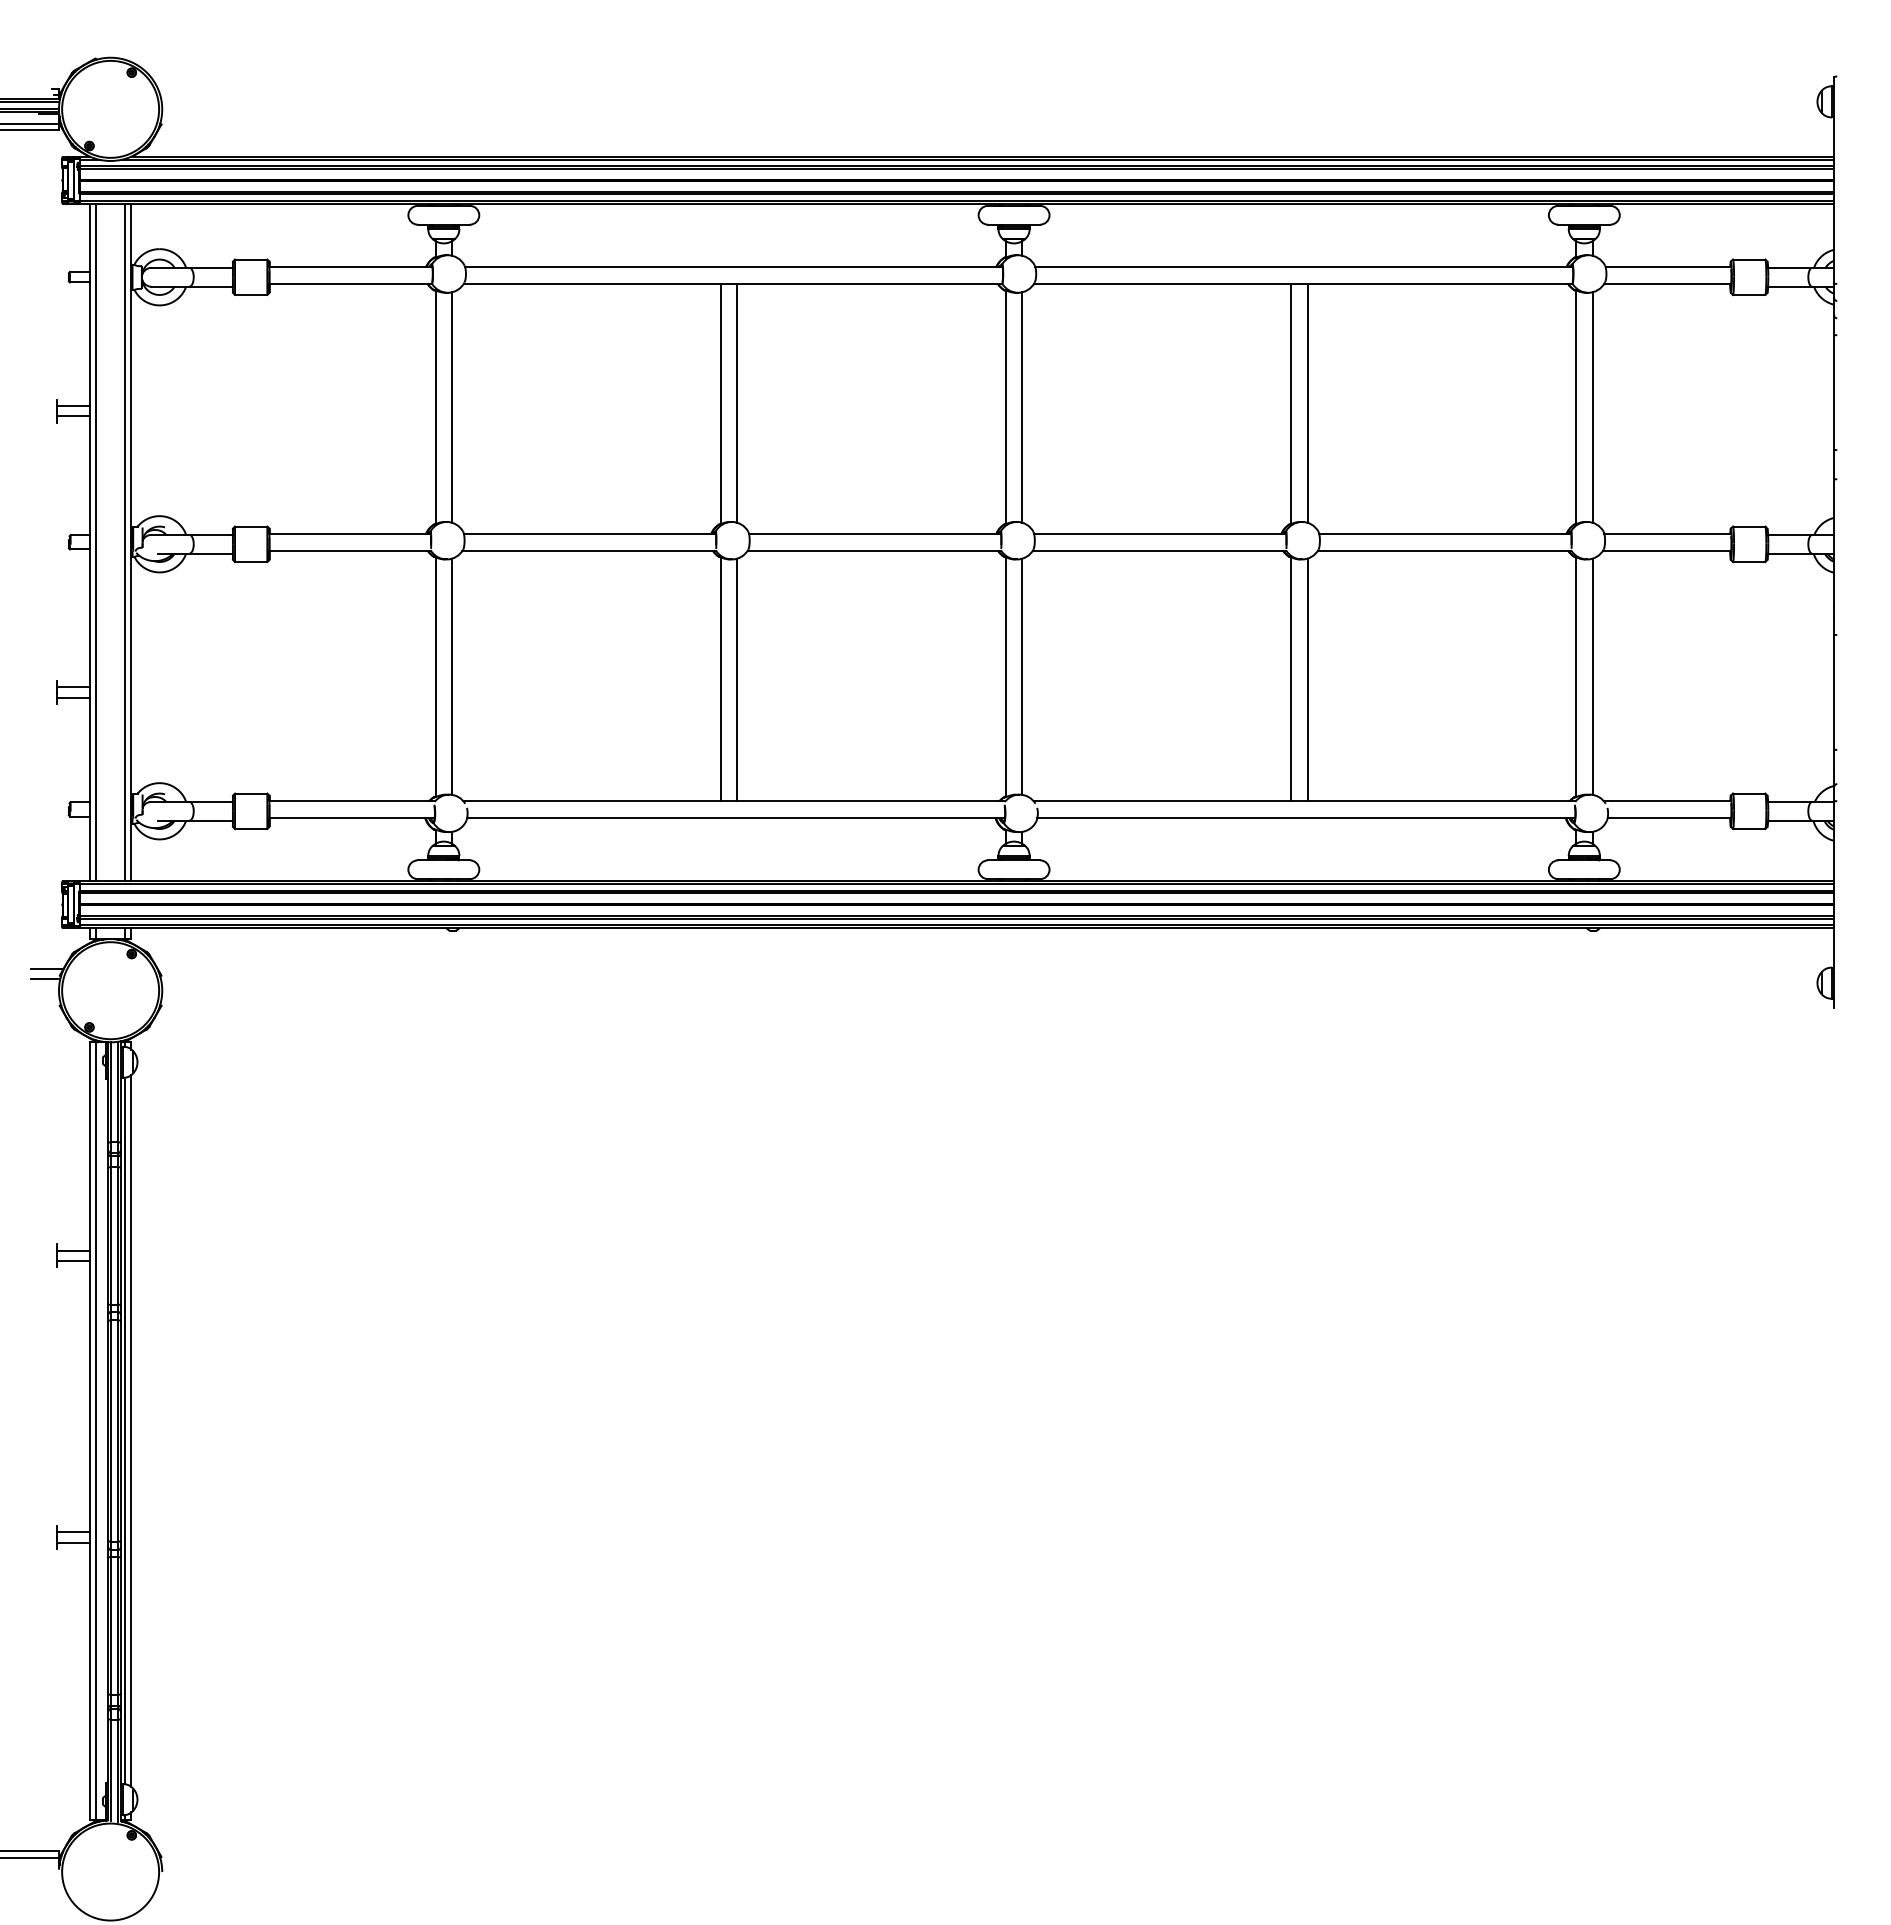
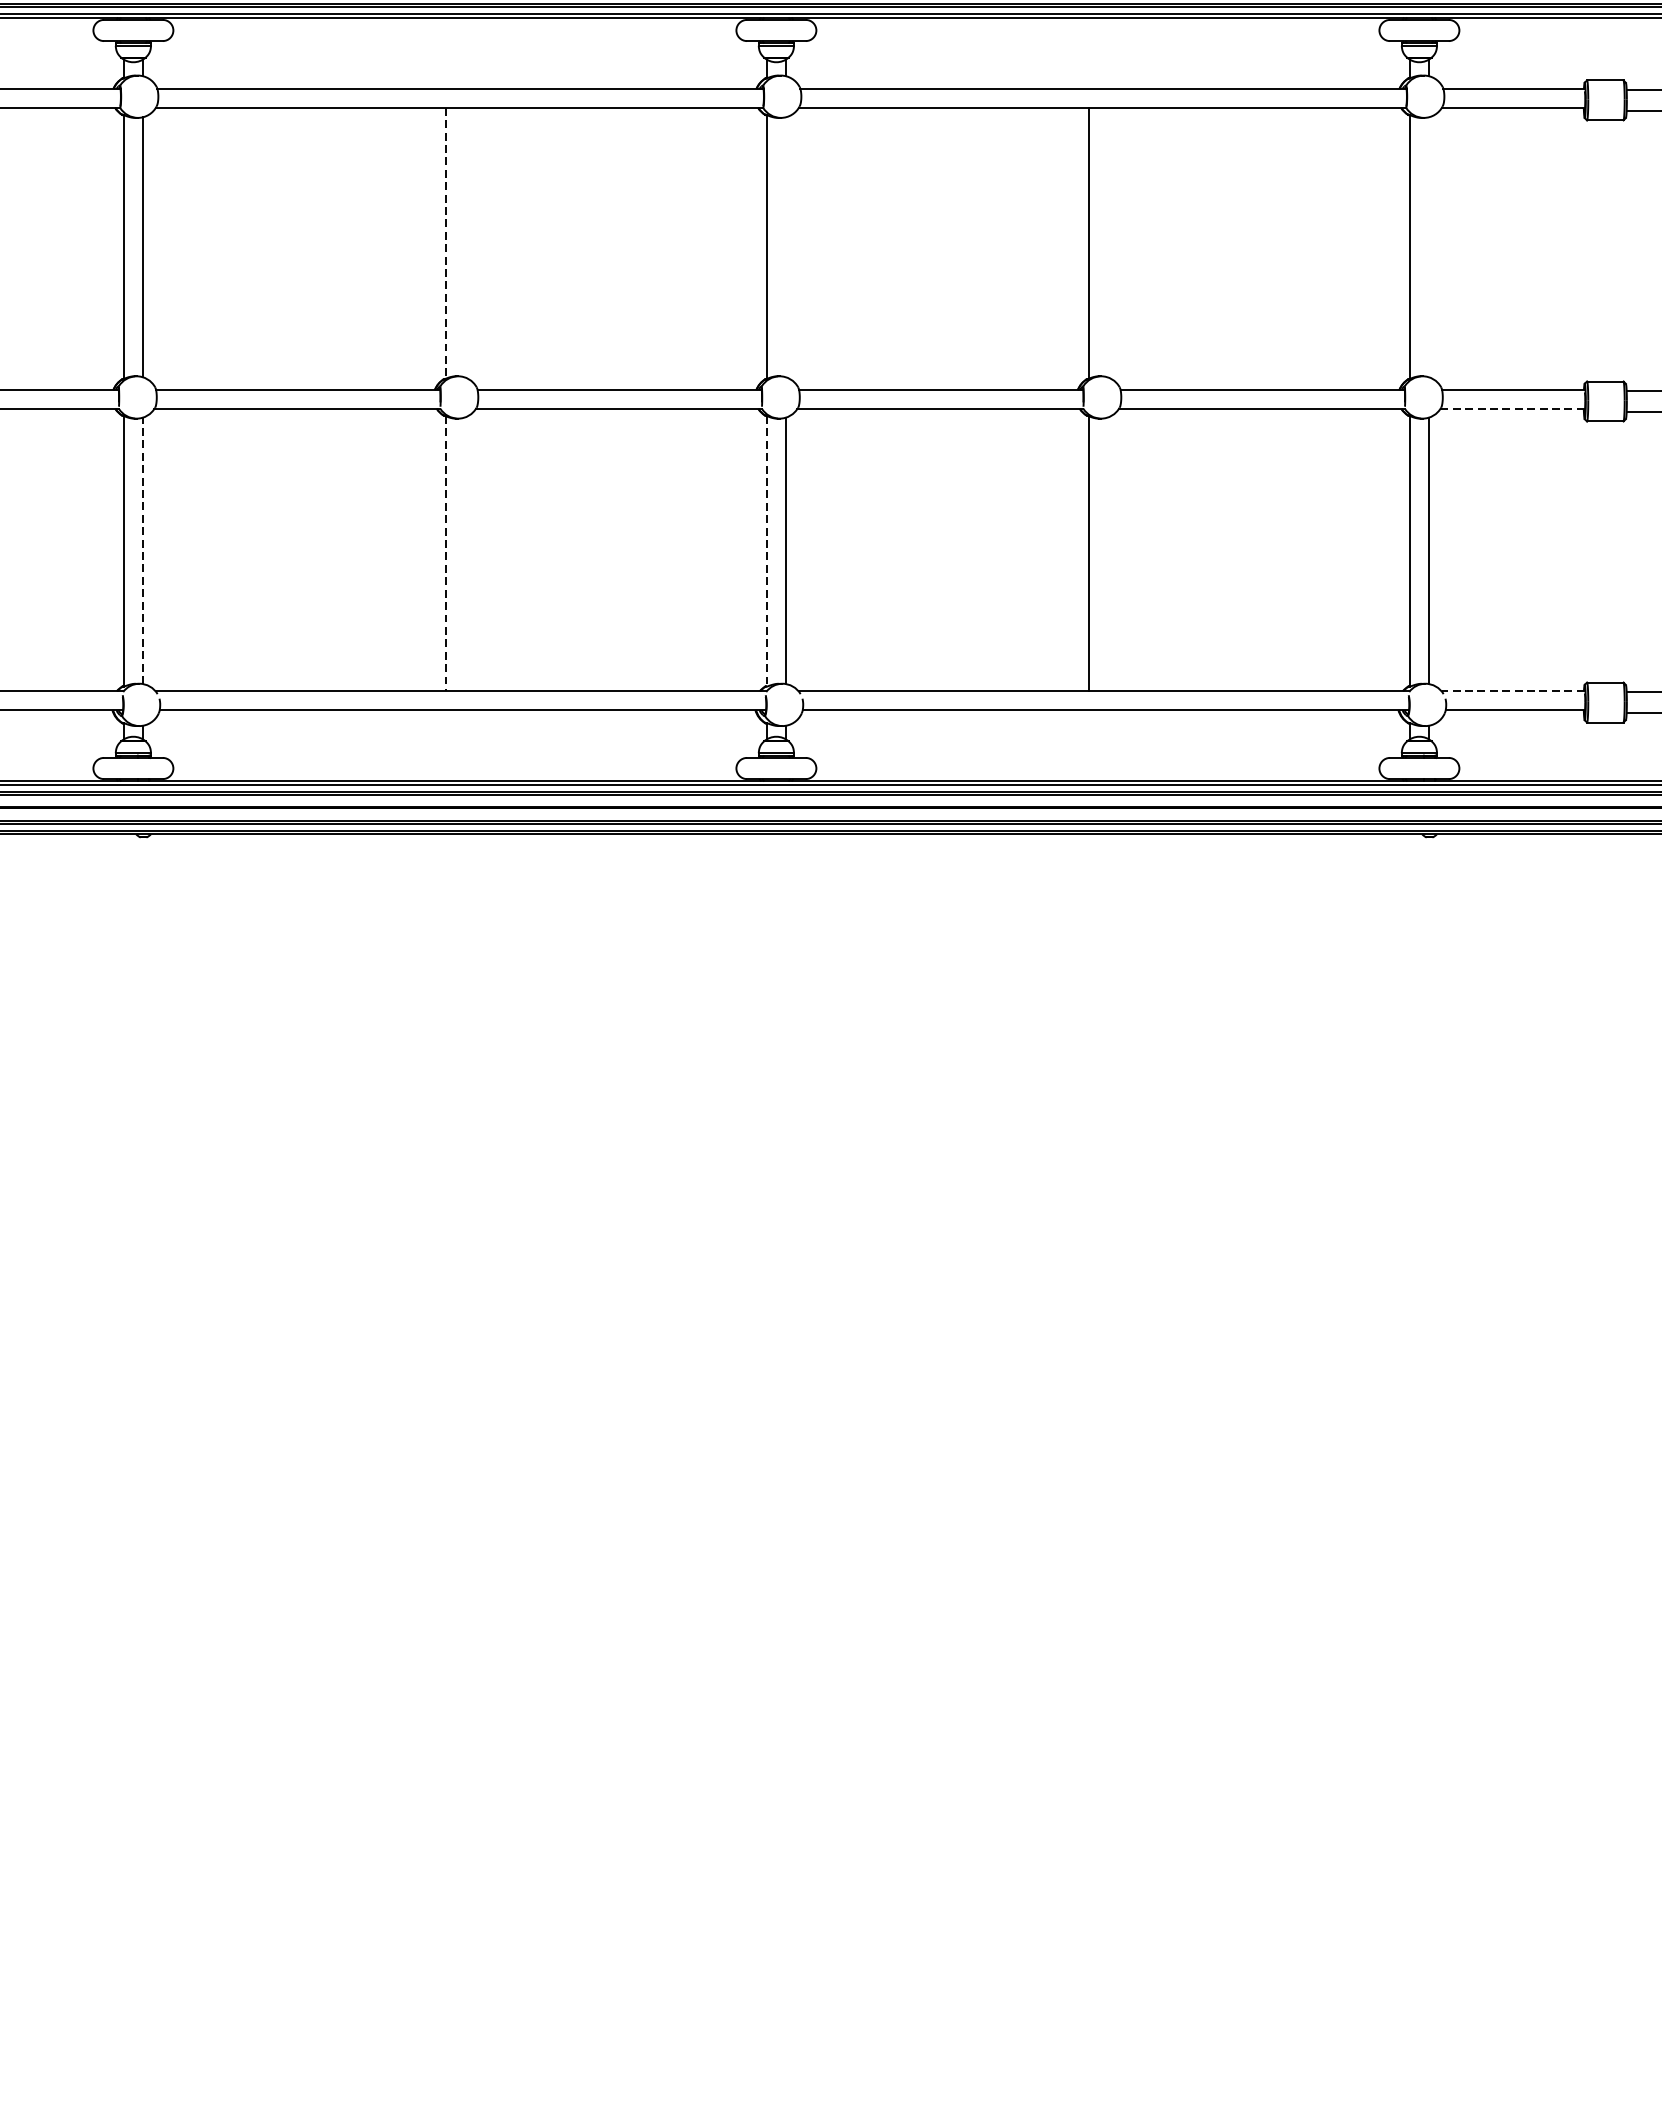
line: (737, 402) -> (464, 241), removed
line: (1307, 402) -> (1107, 241), removed
line: (720, 404) -> (445, 243), solid -> dashed
line: (1022, 407) -> (785, 247), removed
line: (1592, 407) -> (1428, 247), removed
line: (1667, 550) -> (1513, 408), solid -> dashed
line: (452, 676) -> (143, 550), solid -> dashed
line: (1005, 677) -> (766, 551), solid -> dashed
line: (720, 679) -> (445, 553), solid -> dashed
line: (737, 679) -> (464, 553), removed
line: (1307, 679) -> (1107, 553), removed
line: (1666, 801) -> (1512, 691), solid -> dashed

